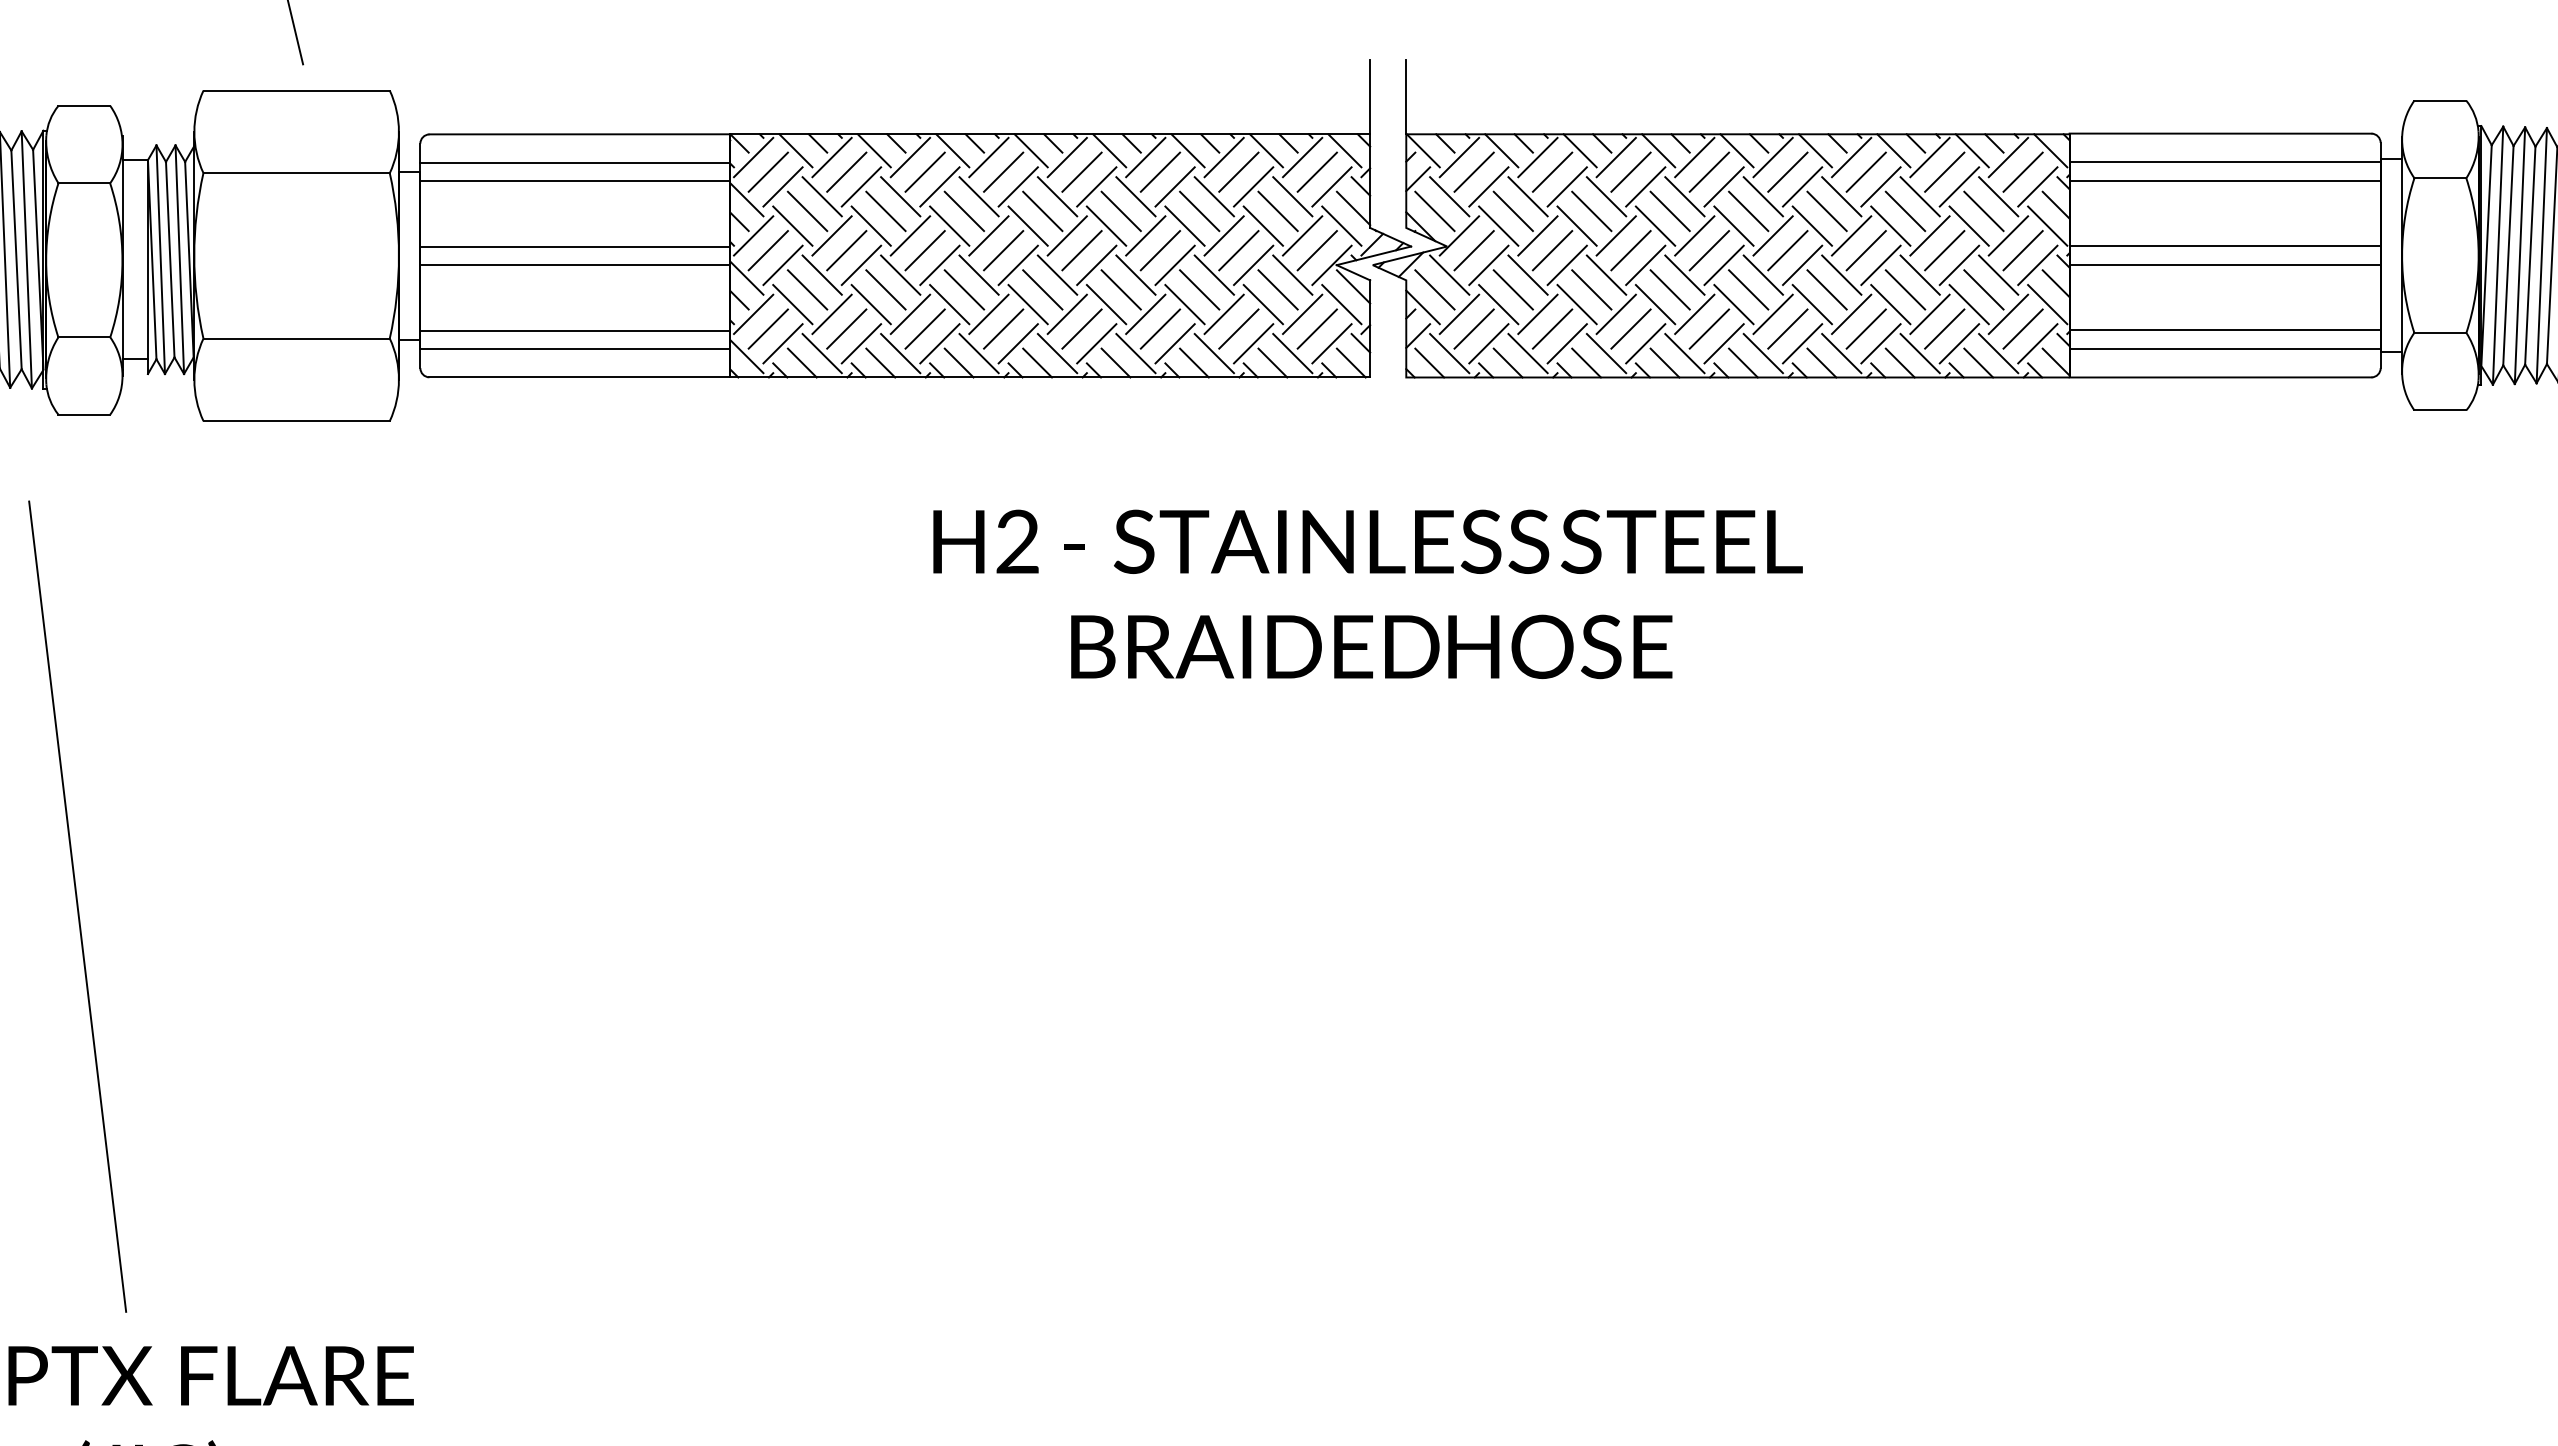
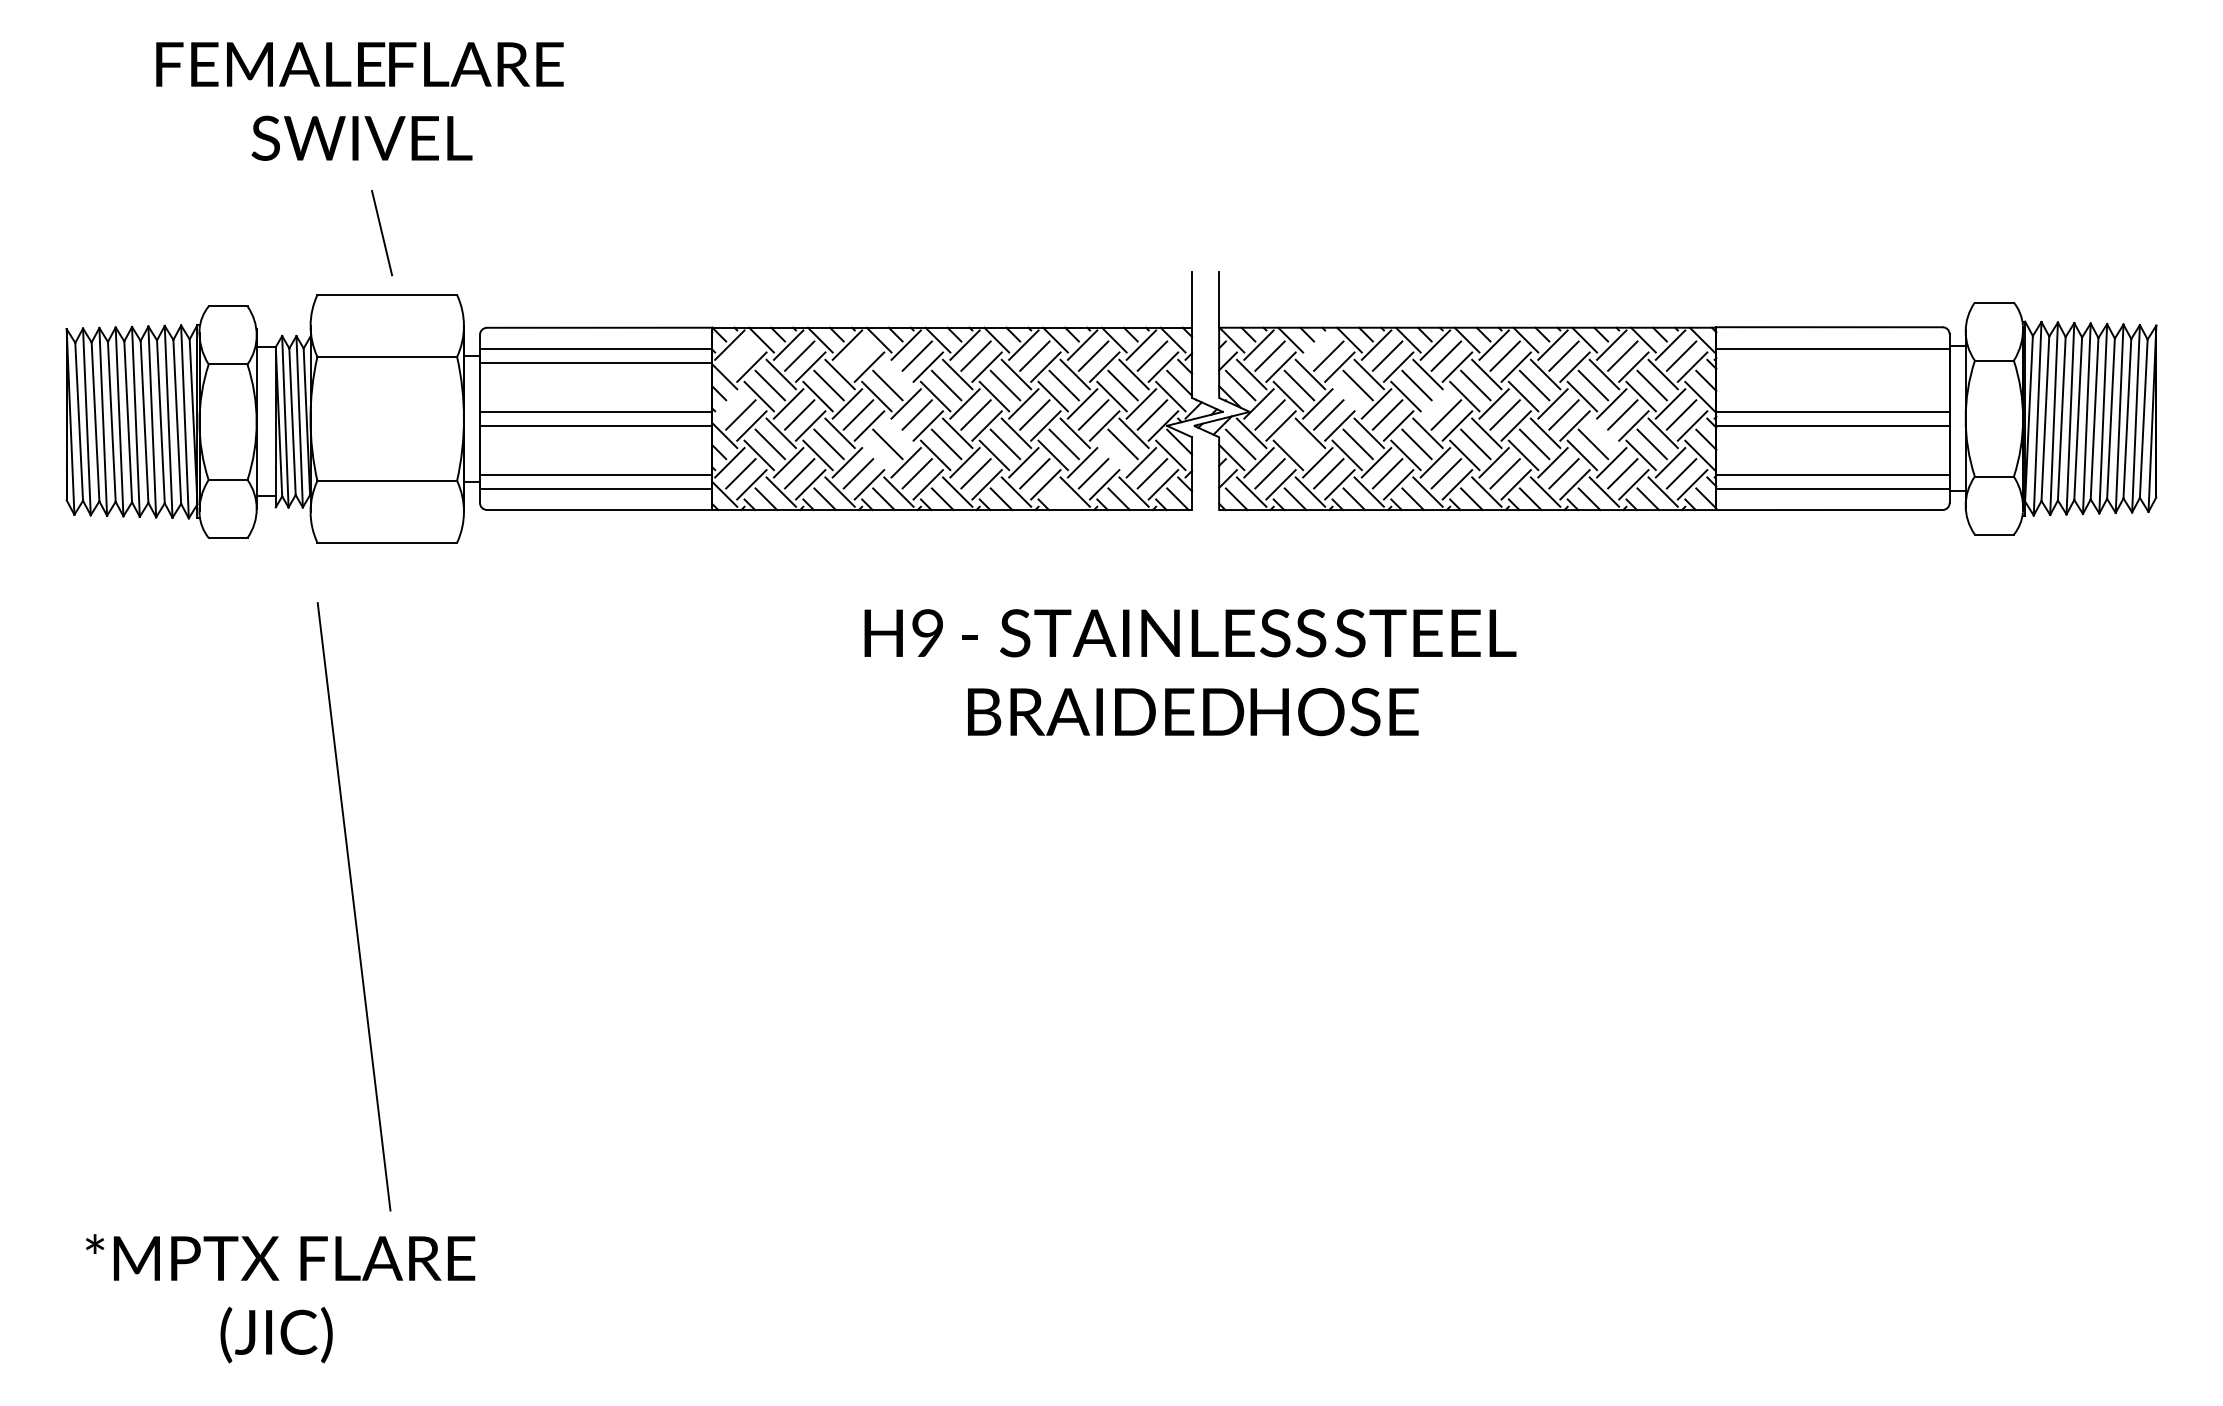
line: (1537, 156) -> (1317, 344), removed
line: (767, 171) -> (740, 355), removed
line: (925, 171) -> (858, 355), removed
line: (2224, 180) -> (1832, 362), removed
line: (978, 196) -> (898, 374), removed
line: (1576, 226) -> (1346, 396), removed
line: (753, 235) -> (729, 403), removed
line: (1694, 235) -> (1435, 403), removed
line: (978, 275) -> (898, 433), removed
line: (1920, 275) -> (1604, 433), removed
line: (1513, 290) -> (1299, 444), removed
line: (949, 304) -> (876, 455), removed
line: (1262, 304) -> (1111, 455), removed
line: (1194, 363) -> (1060, 499), removed
text: (1017, 540) -> (927, 632), H2 -> H9
line: (76, 906) -> (353, 906), moved

